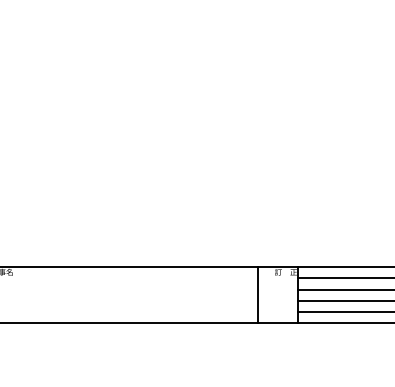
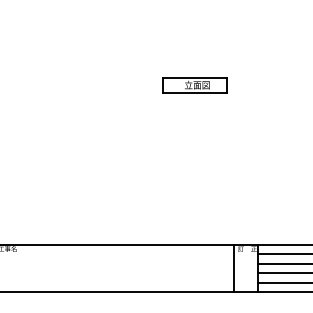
part: (224, 78) -> (195, 85), added
line: (257, 295) -> (233, 268), moved

